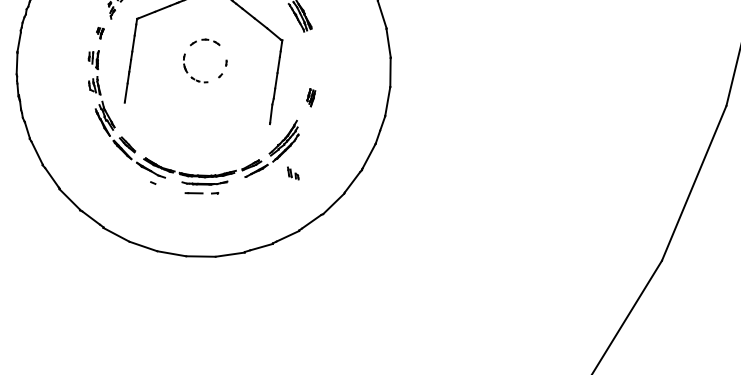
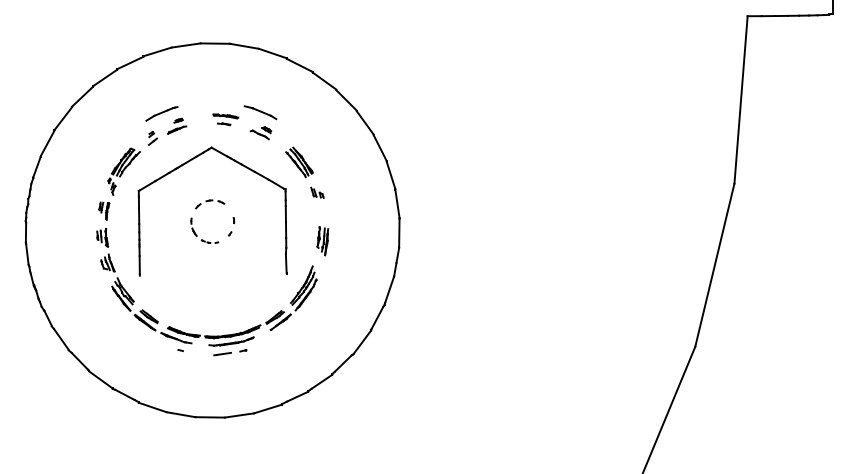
part: (100, 32) -> (104, 210), size x1.67
part: (310, 97) -> (322, 241), size x1.67
part: (293, 173) -> (317, 192), moved

